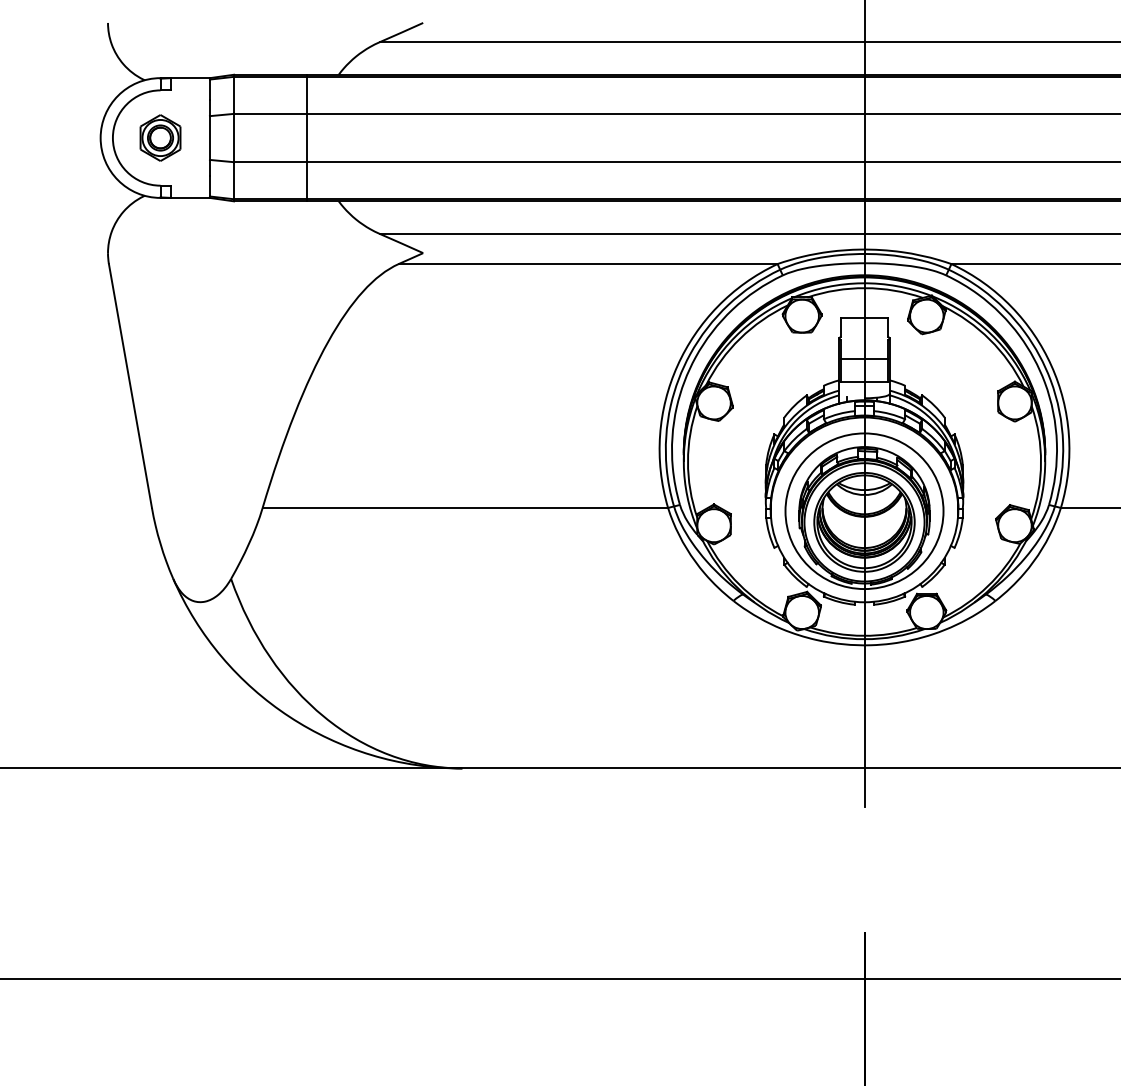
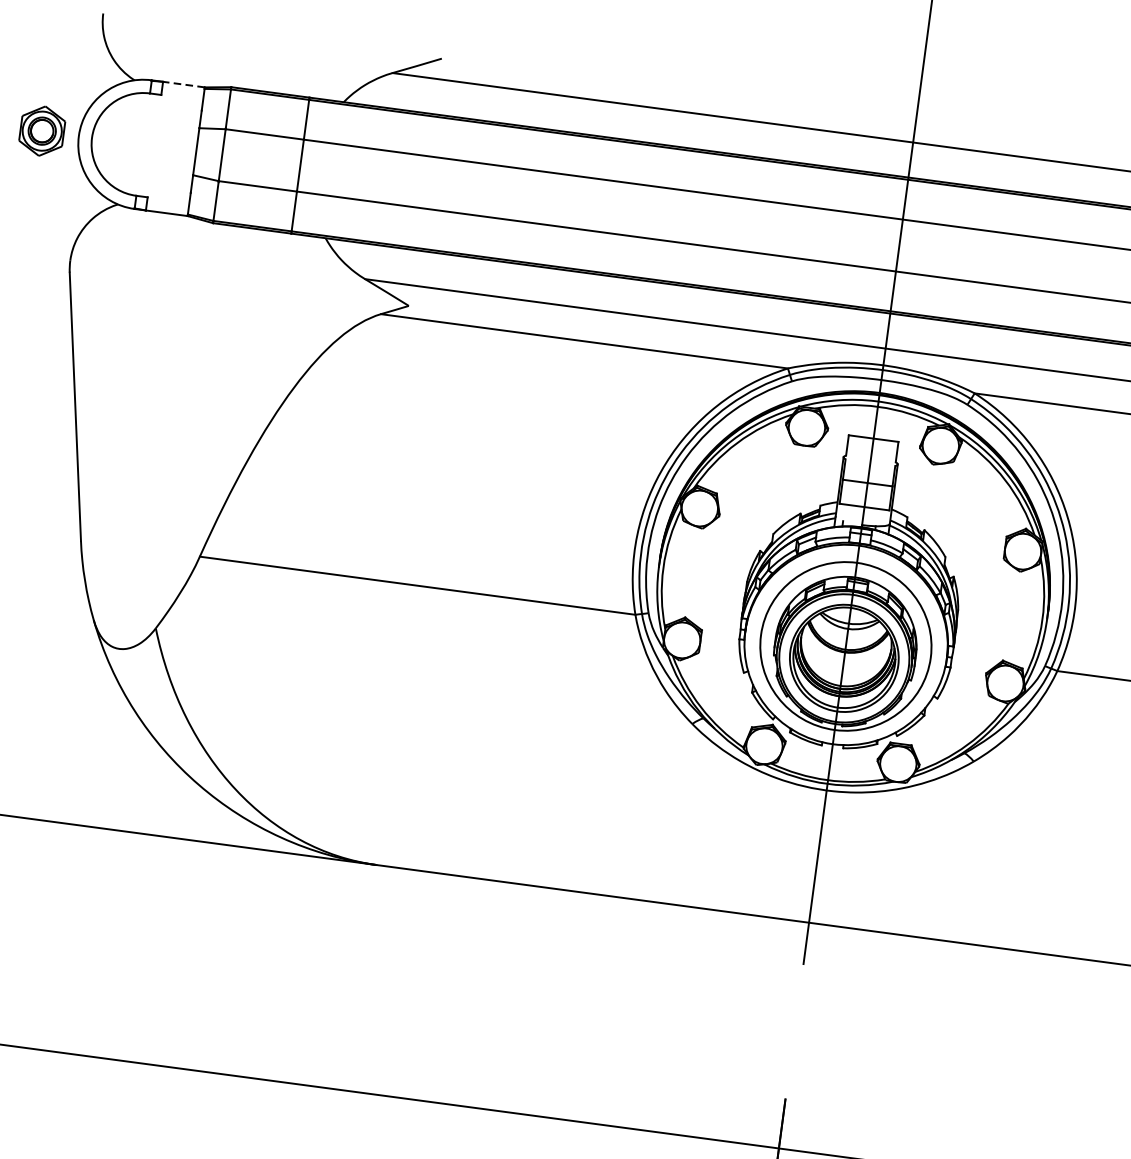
line: (189, 78) -> (182, 84), solid -> dashed
part: (160, 137) -> (42, 130), moved

